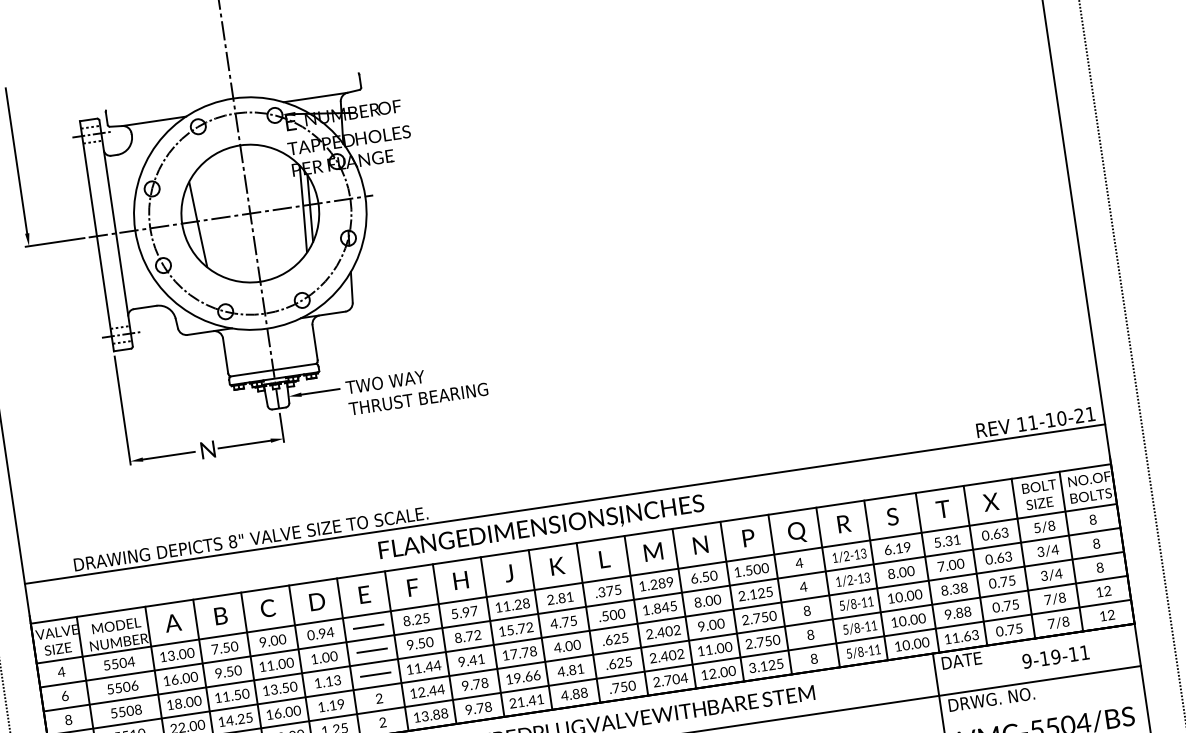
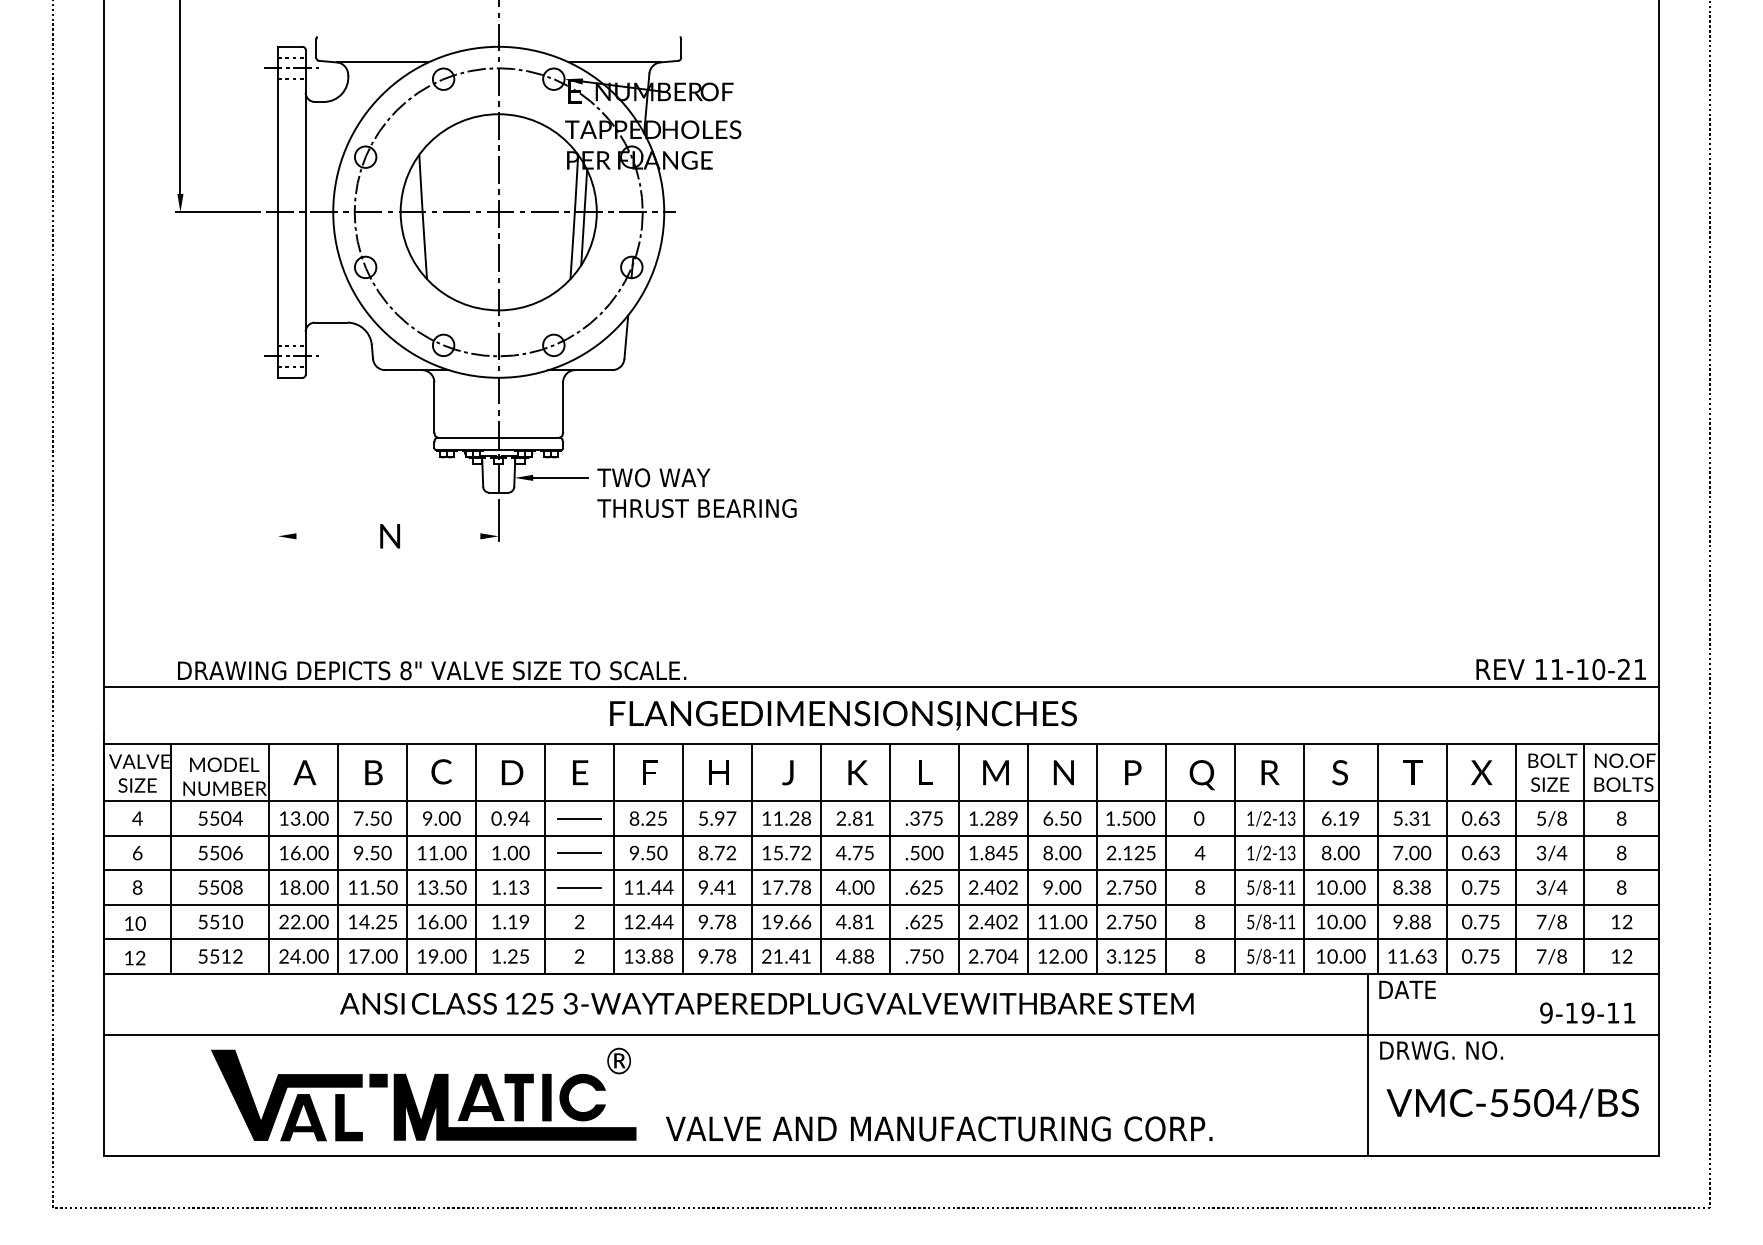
line: (122, 410) -> (278, 462), removed
line: (244, 444) -> (442, 536), removed
line: (168, 455) -> (333, 536), removed
text: (798, 563) -> (1198, 818), 4 -> 0
text: (1055, 656) -> (1587, 1012), moved

